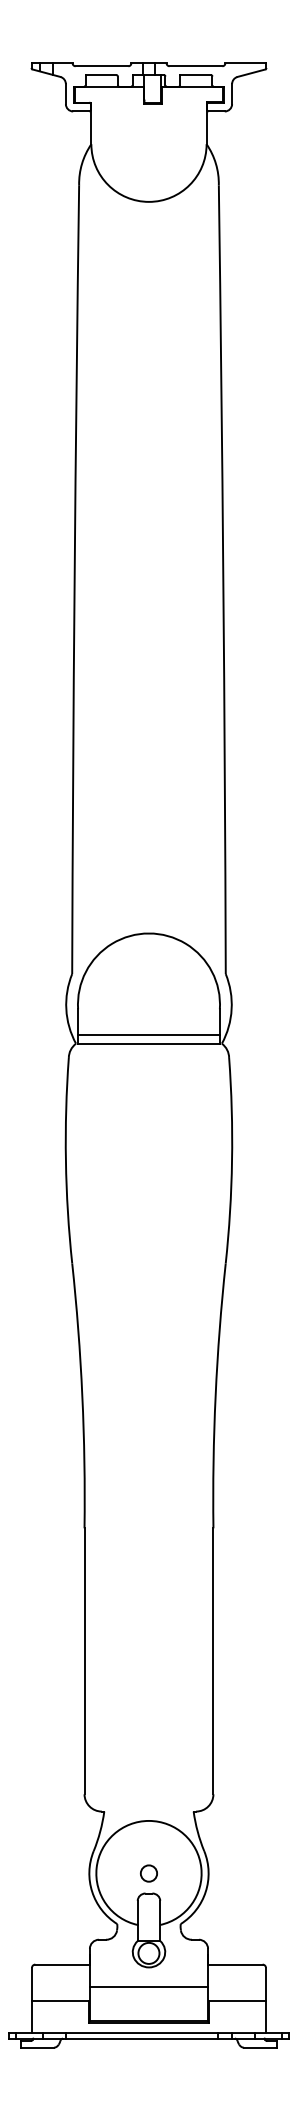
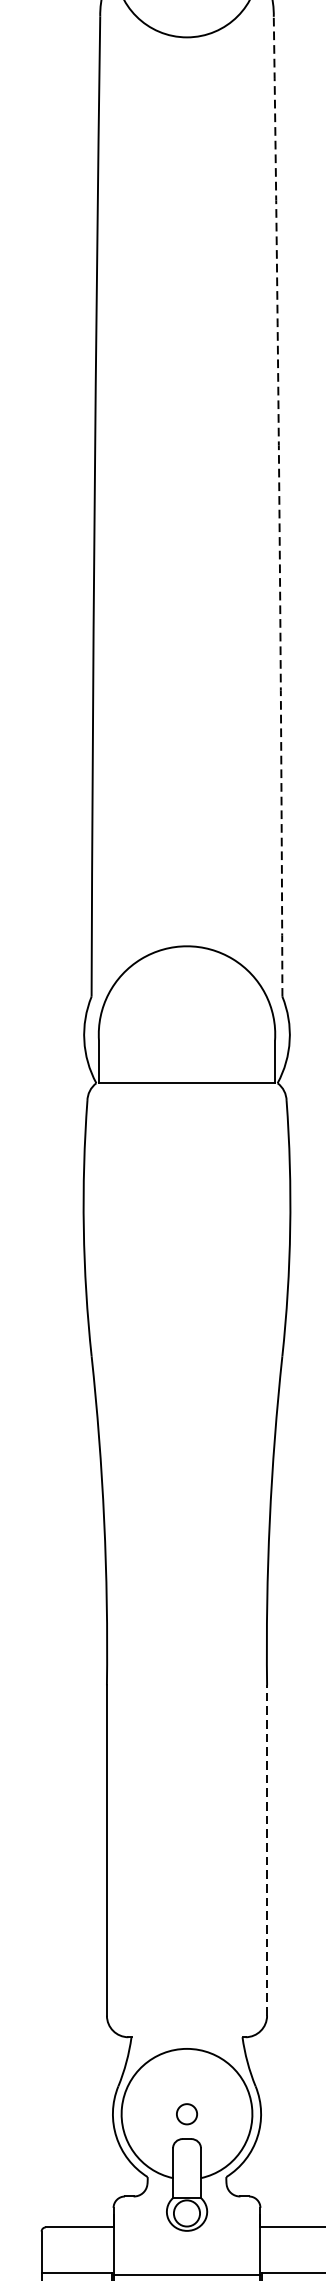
arc: (223, 579) -> (279, 506), solid -> dashed
line: (148, 1034) -> (186, 1071), removed
line: (213, 1661) -> (267, 1850), solid -> dashed
line: (148, 1987) -> (186, 2275), moved

